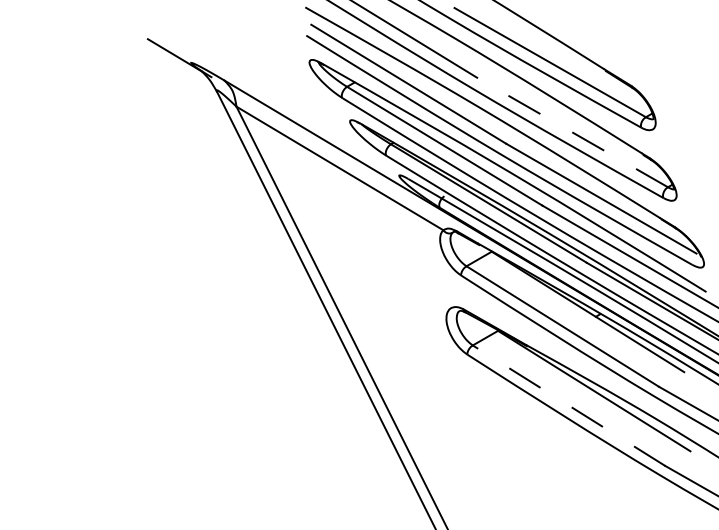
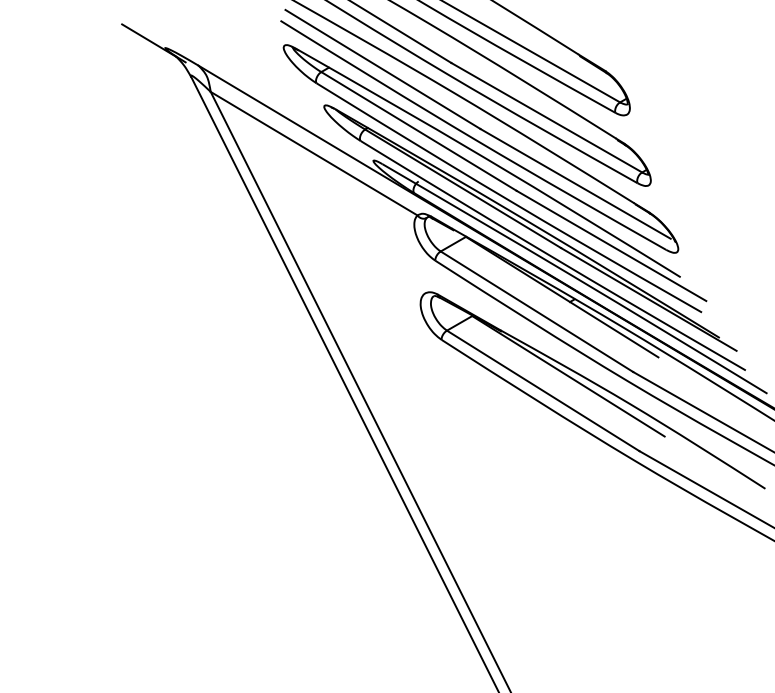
line: (572, 132) -> (546, 117), dashed -> solid
line: (569, 405) -> (543, 390), dashed -> solid

